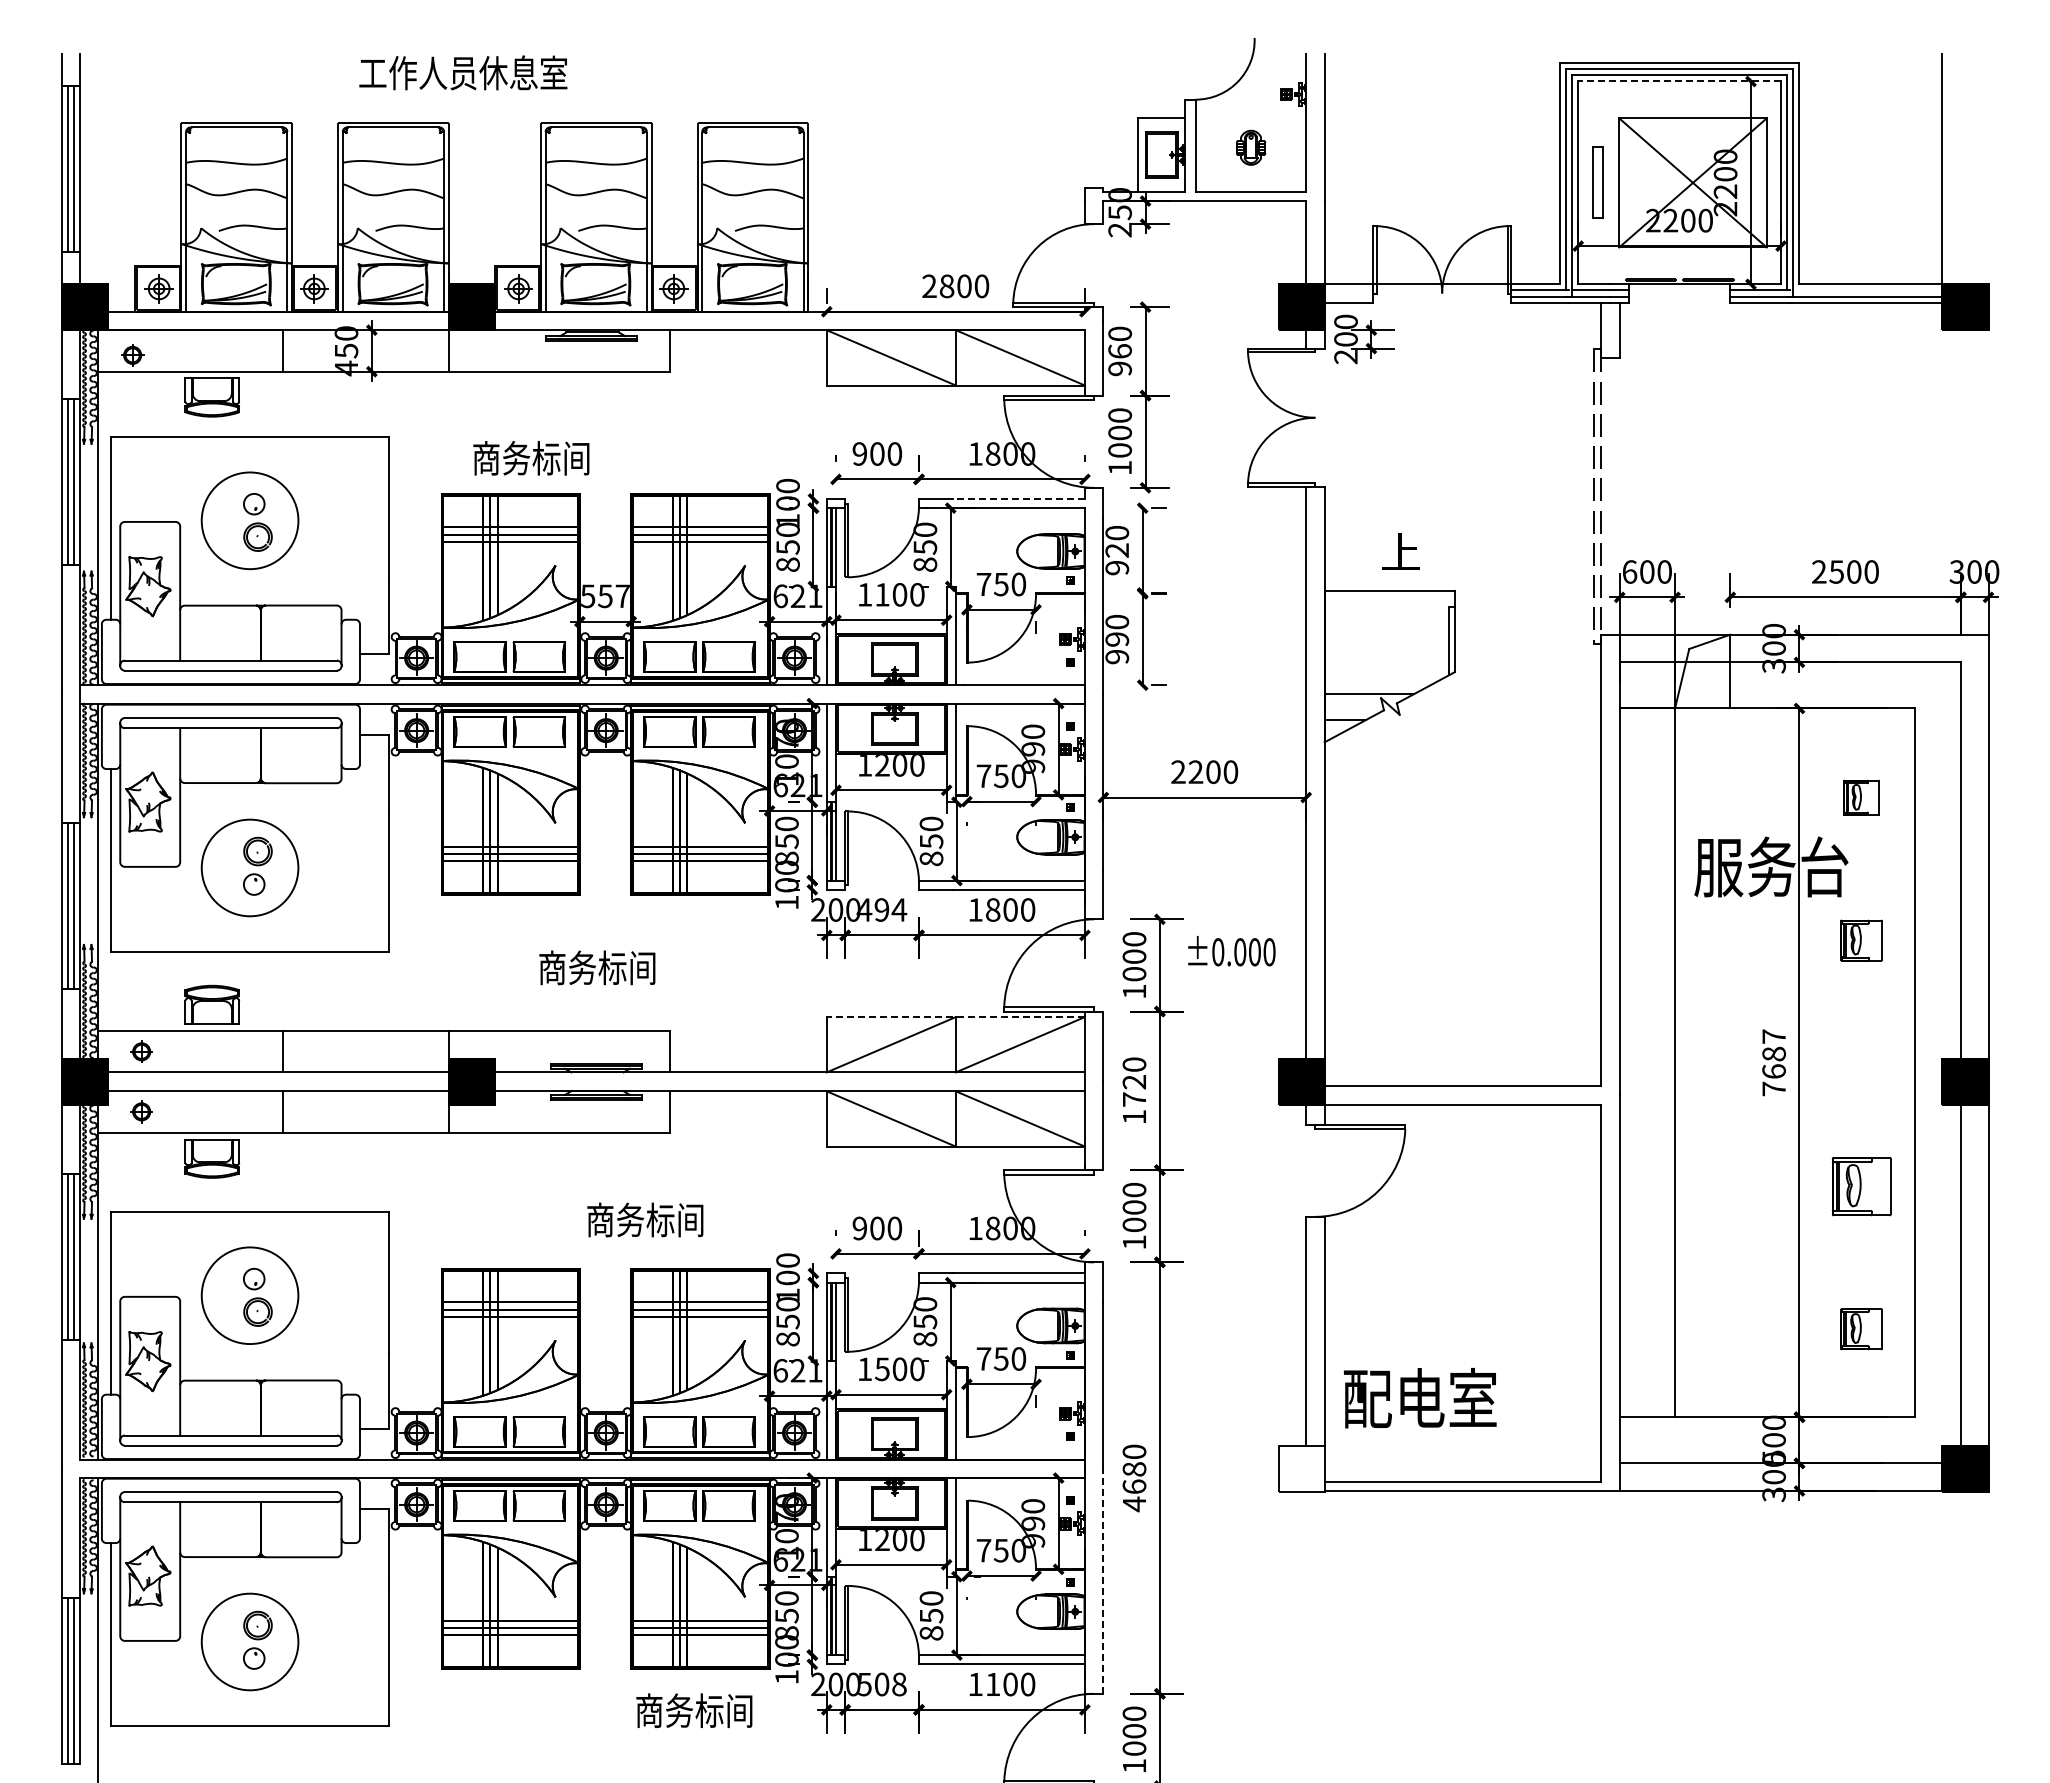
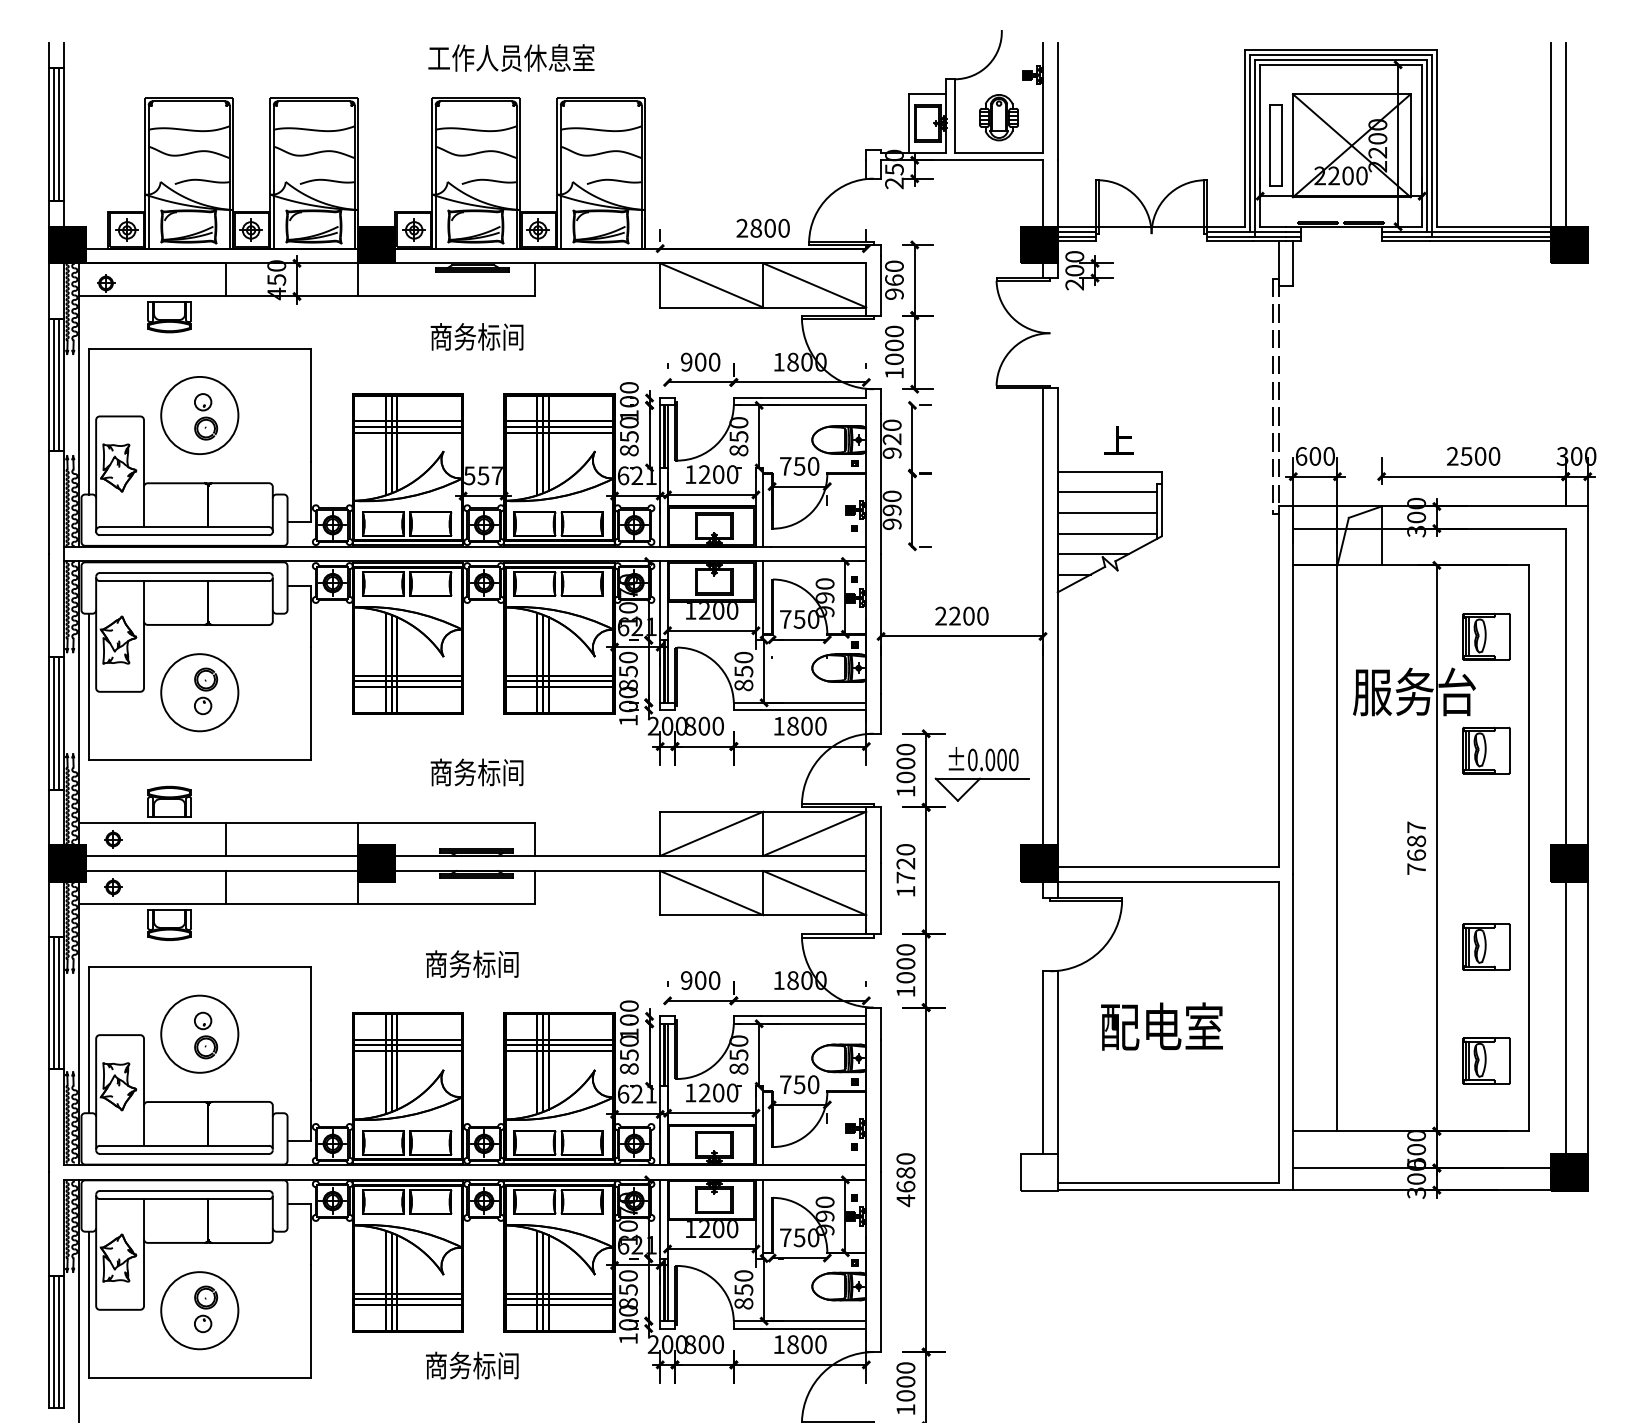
text: (463, 72) -> (511, 57), moved
line: (1679, 81) -> (1341, 64), dashed -> solid
part: (1250, 147) -> (998, 117), size x1.67
line: (1960, 168) -> (1565, 134), added
part: (1597, 182) -> (1275, 145), size x1.43
line: (1348, 290) -> (1076, 231), added
line: (1867, 290) -> (1491, 231), added
line: (1348, 296) -> (1076, 236), added
text: (531, 458) -> (477, 337), moved
line: (1019, 498) -> (814, 397), dashed -> solid
text: (882, 594) -> (704, 474), 1100 -> 1200
line: (1386, 616) -> (1107, 491), added
line: (1386, 642) -> (1107, 512), added
line: (1386, 668) -> (1107, 533), added
part: (1861, 797) -> (1486, 636), size x1.67
text: (881, 909) -> (703, 725), 494 -> 800
part: (1861, 940) -> (1486, 750), size x1.43
part: (1222, 981) -> (976, 783), added
line: (955, 1017) -> (763, 812), dashed -> solid
text: (645, 1219) -> (472, 963), moved
part: (1861, 1328) -> (1486, 1060), size x1.43
text: (882, 1369) -> (704, 1093), 1500 -> 1200
text: (1420, 1398) -> (1162, 1026), moved
line: (1103, 1580) -> (881, 1261), dashed -> solid
text: (881, 1684) -> (703, 1344), 508 -> 800
text: (993, 1684) -> (793, 1344), 1100 -> 1800
text: (694, 1710) -> (472, 1365), moved

